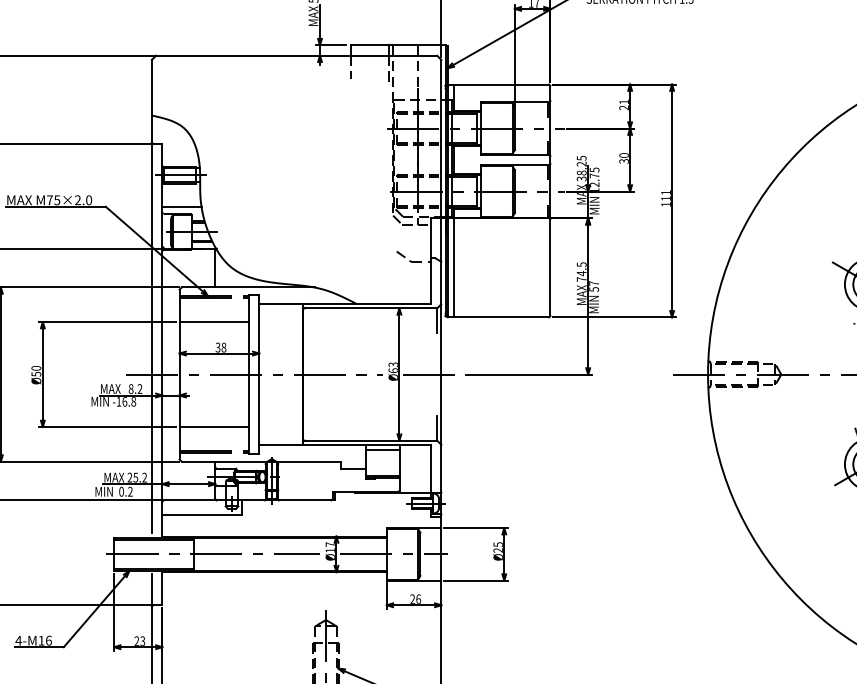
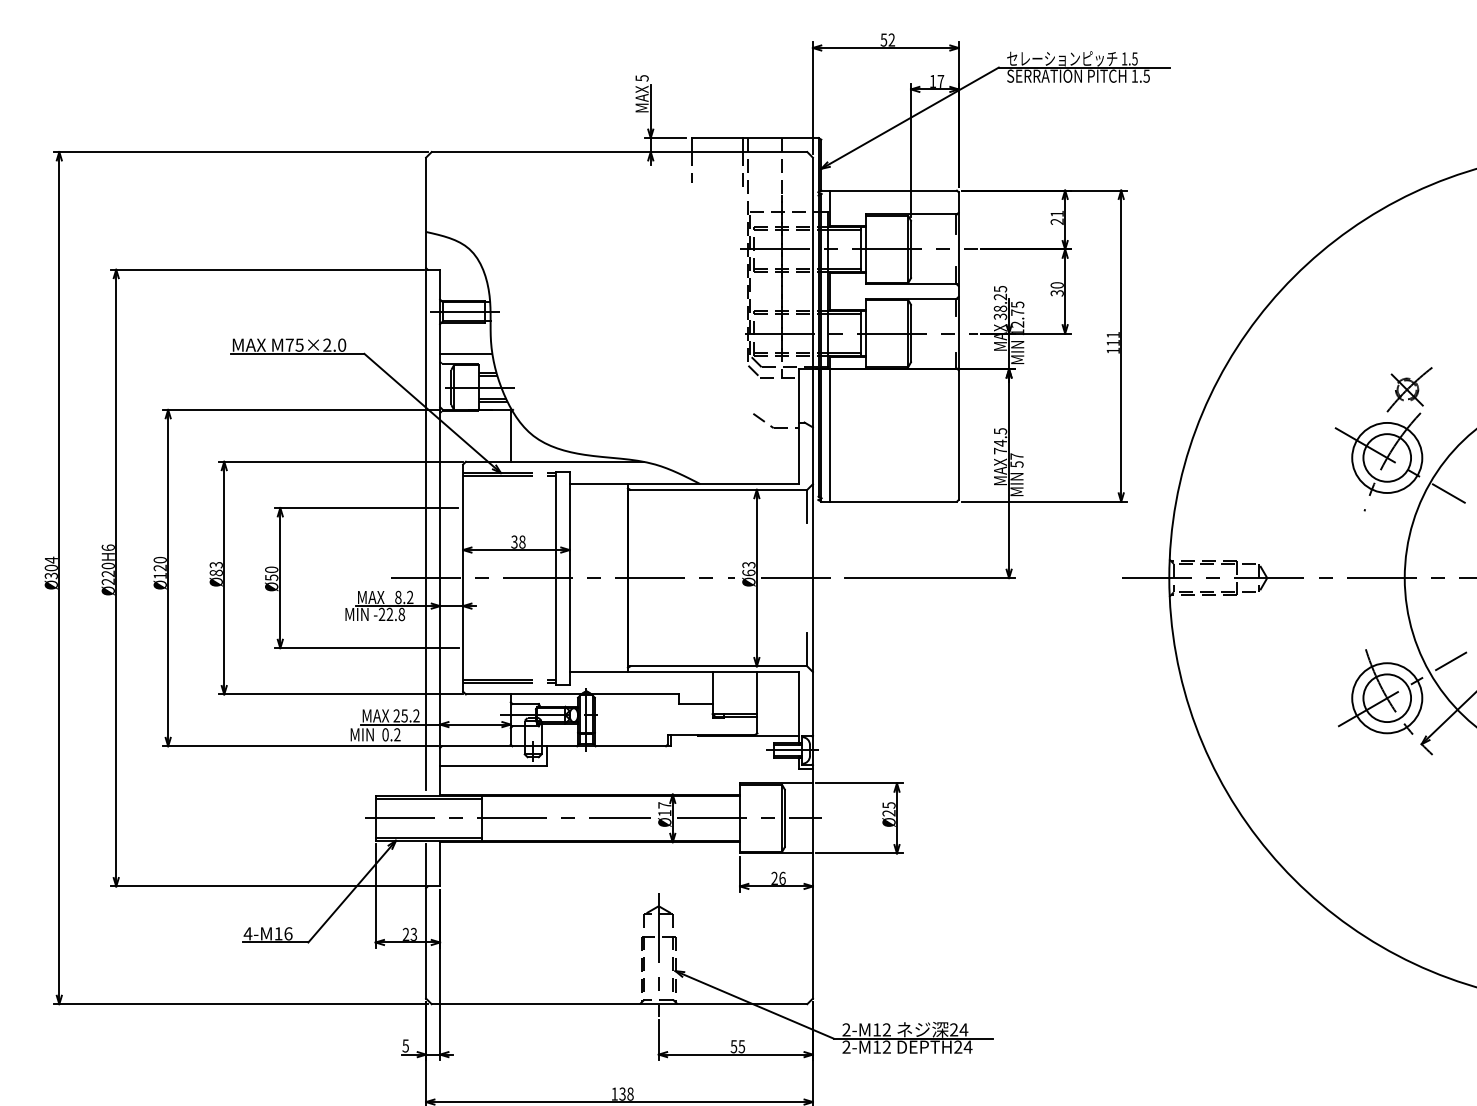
line: (214, 322) -> (509, 508), removed
text: (121, 401) -> (385, 614), -16.8 -> -22.8
line: (214, 427) -> (509, 648), removed
line: (382, 450) -> (734, 679), removed

